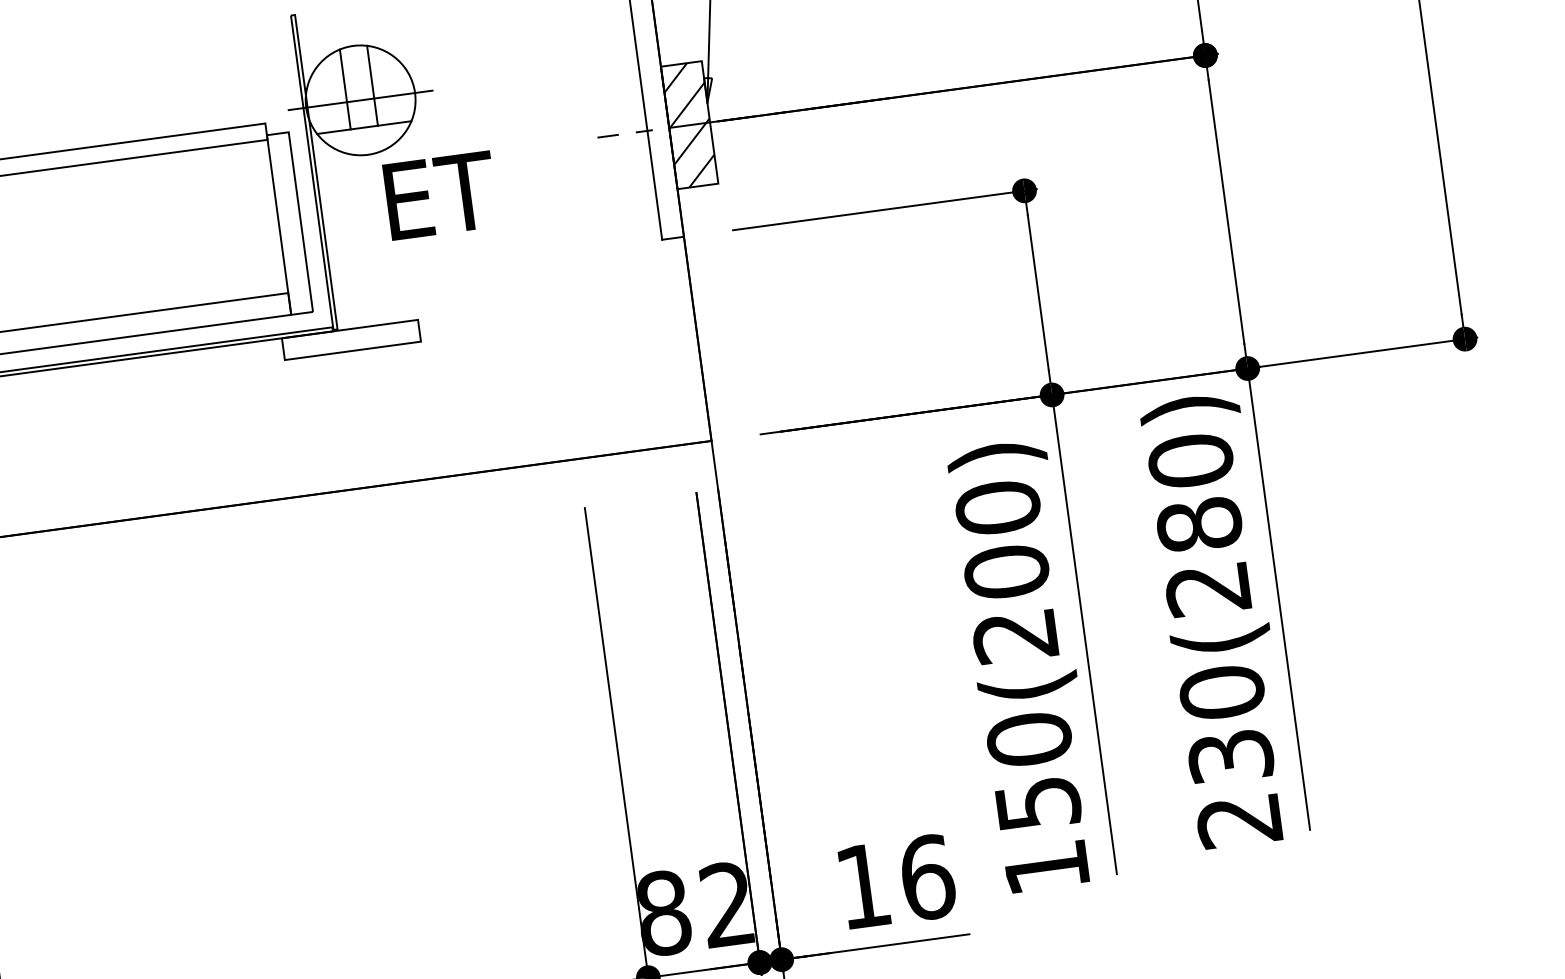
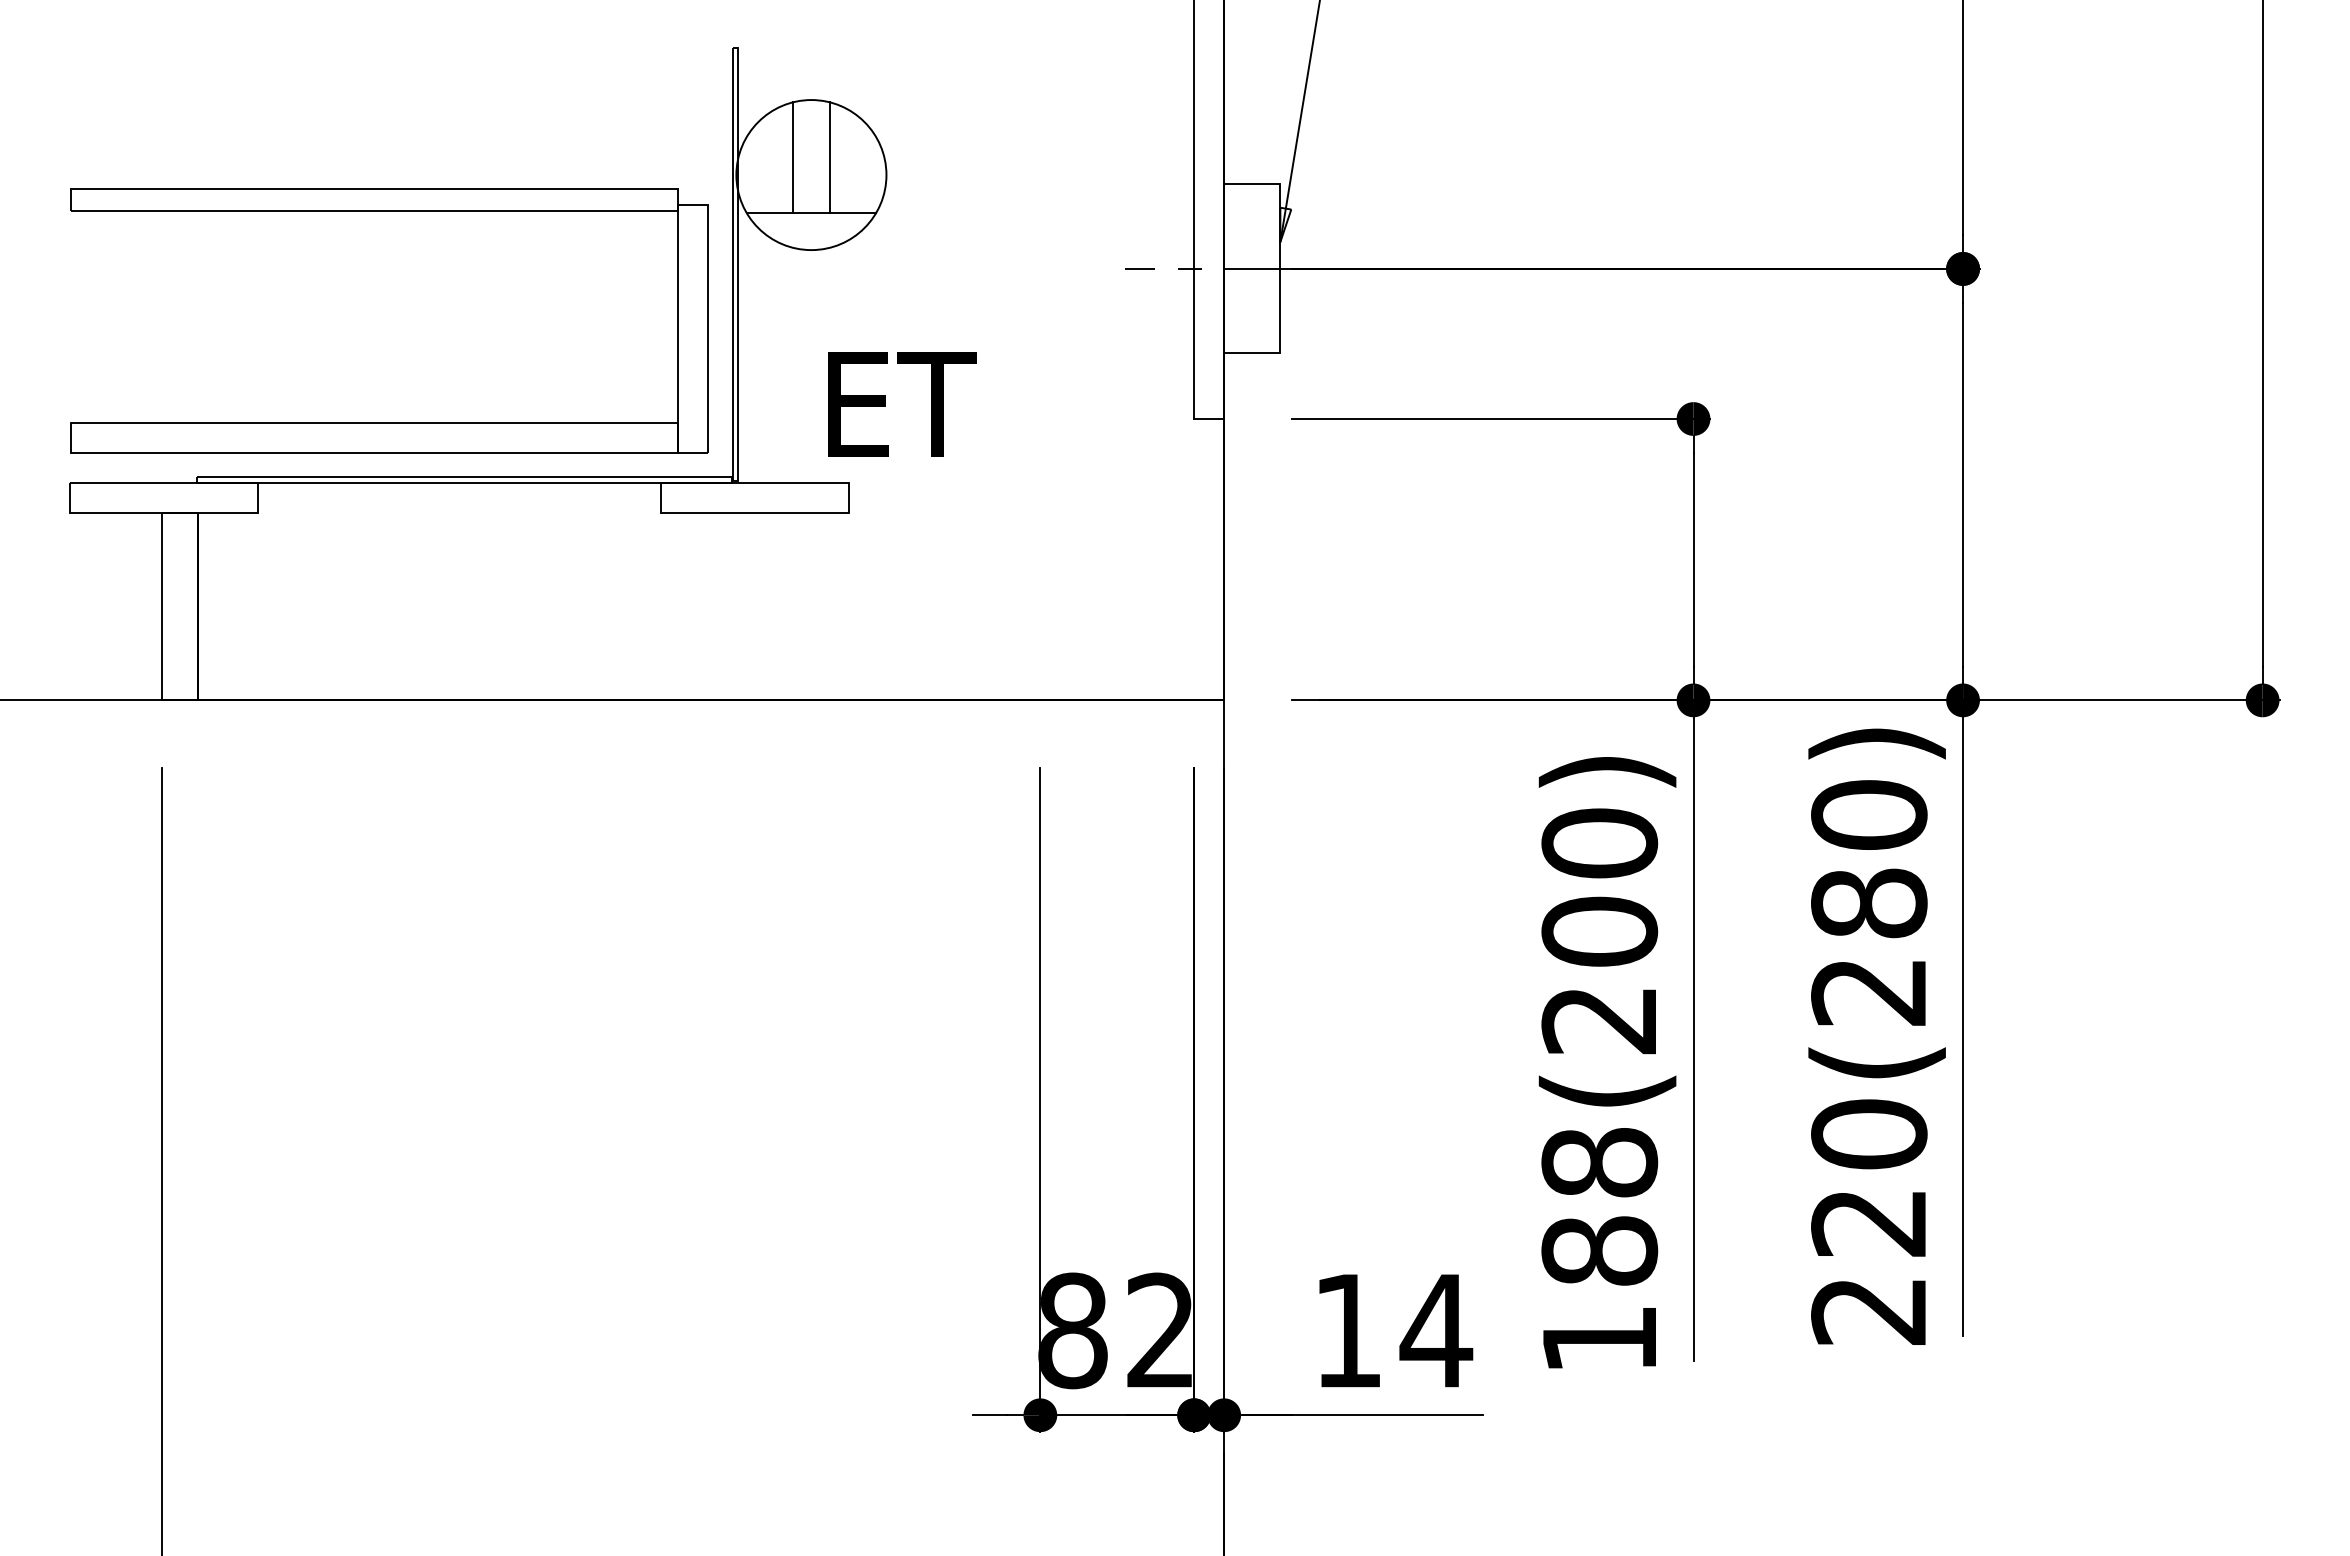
line: (360, 100) -> (811, 175), removed
hatch: (689, 124) -> (1252, 268), removed
text: (440, 195) -> (902, 404), moved
text: (1231, 756) -> (1869, 1222), 230(280) -> 220(280)
text: (1033, 771) -> (1599, 1206), 150(200) -> 188(200)
text: (927, 877) -> (1436, 1330), 16 -> 14

